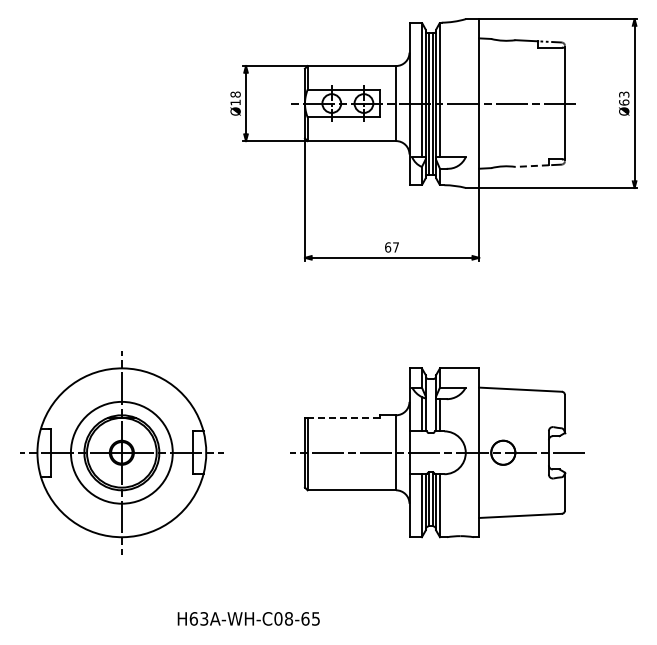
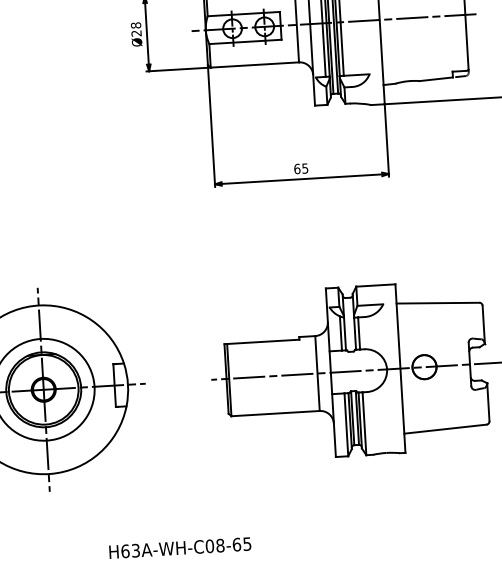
text: (235, 102) -> (136, 33), Ø18 -> Ø28
line: (532, 166) -> (436, 79), dashed -> solid
text: (395, 247) -> (304, 168), 67 -> 65
line: (343, 417) -> (262, 341), dashed -> solid

